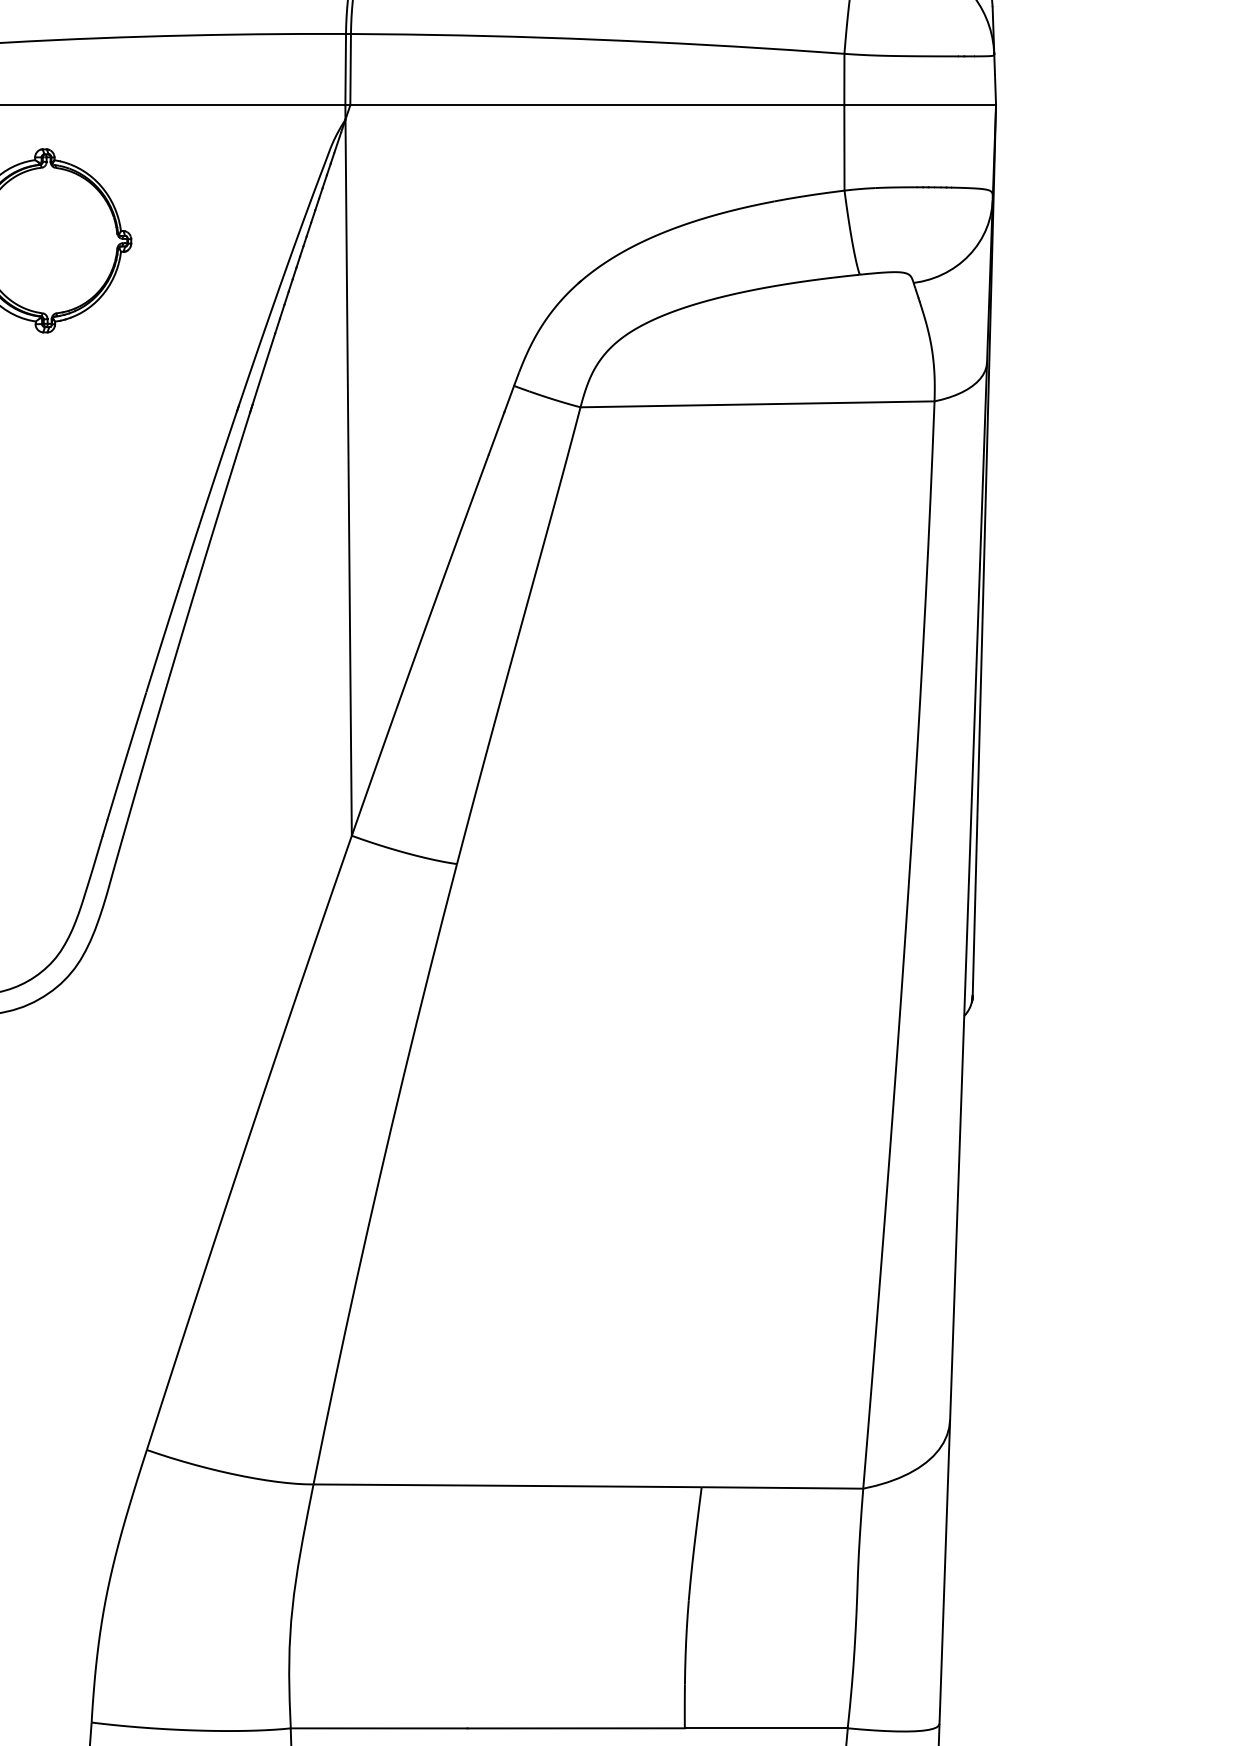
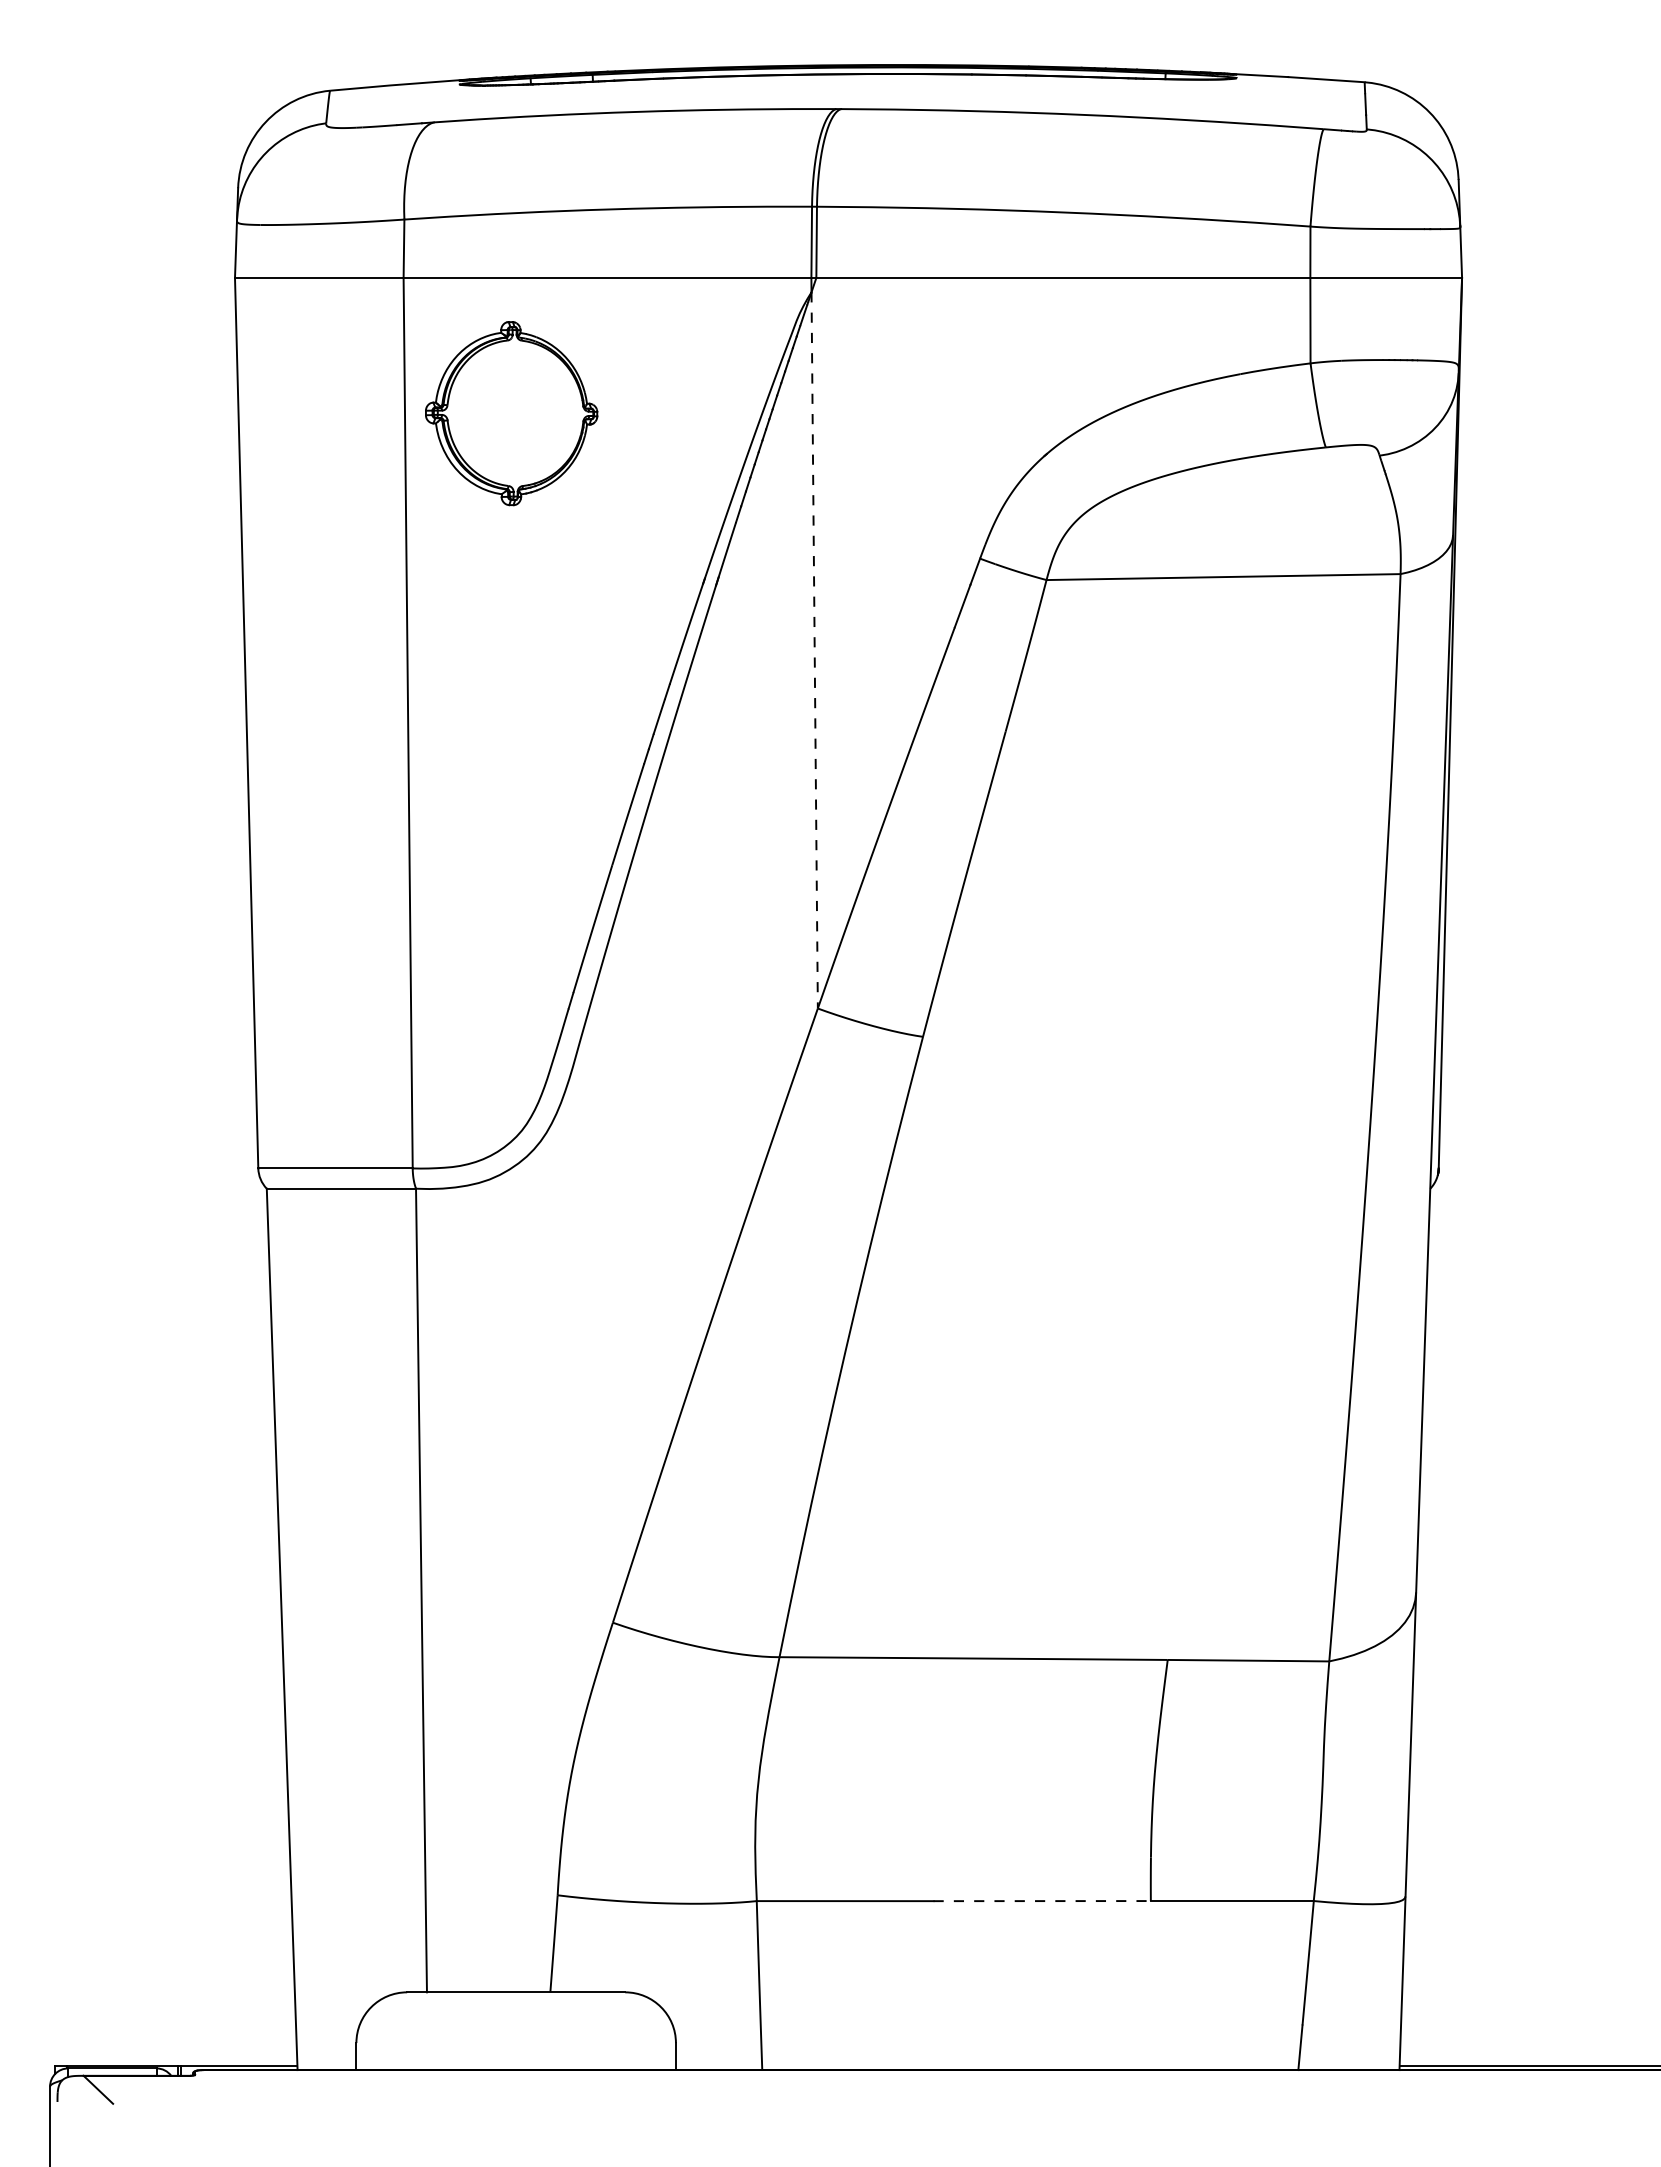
line: (348, 477) -> (814, 650), solid -> dashed
line: (576, 1728) -> (1042, 1901), solid -> dashed

